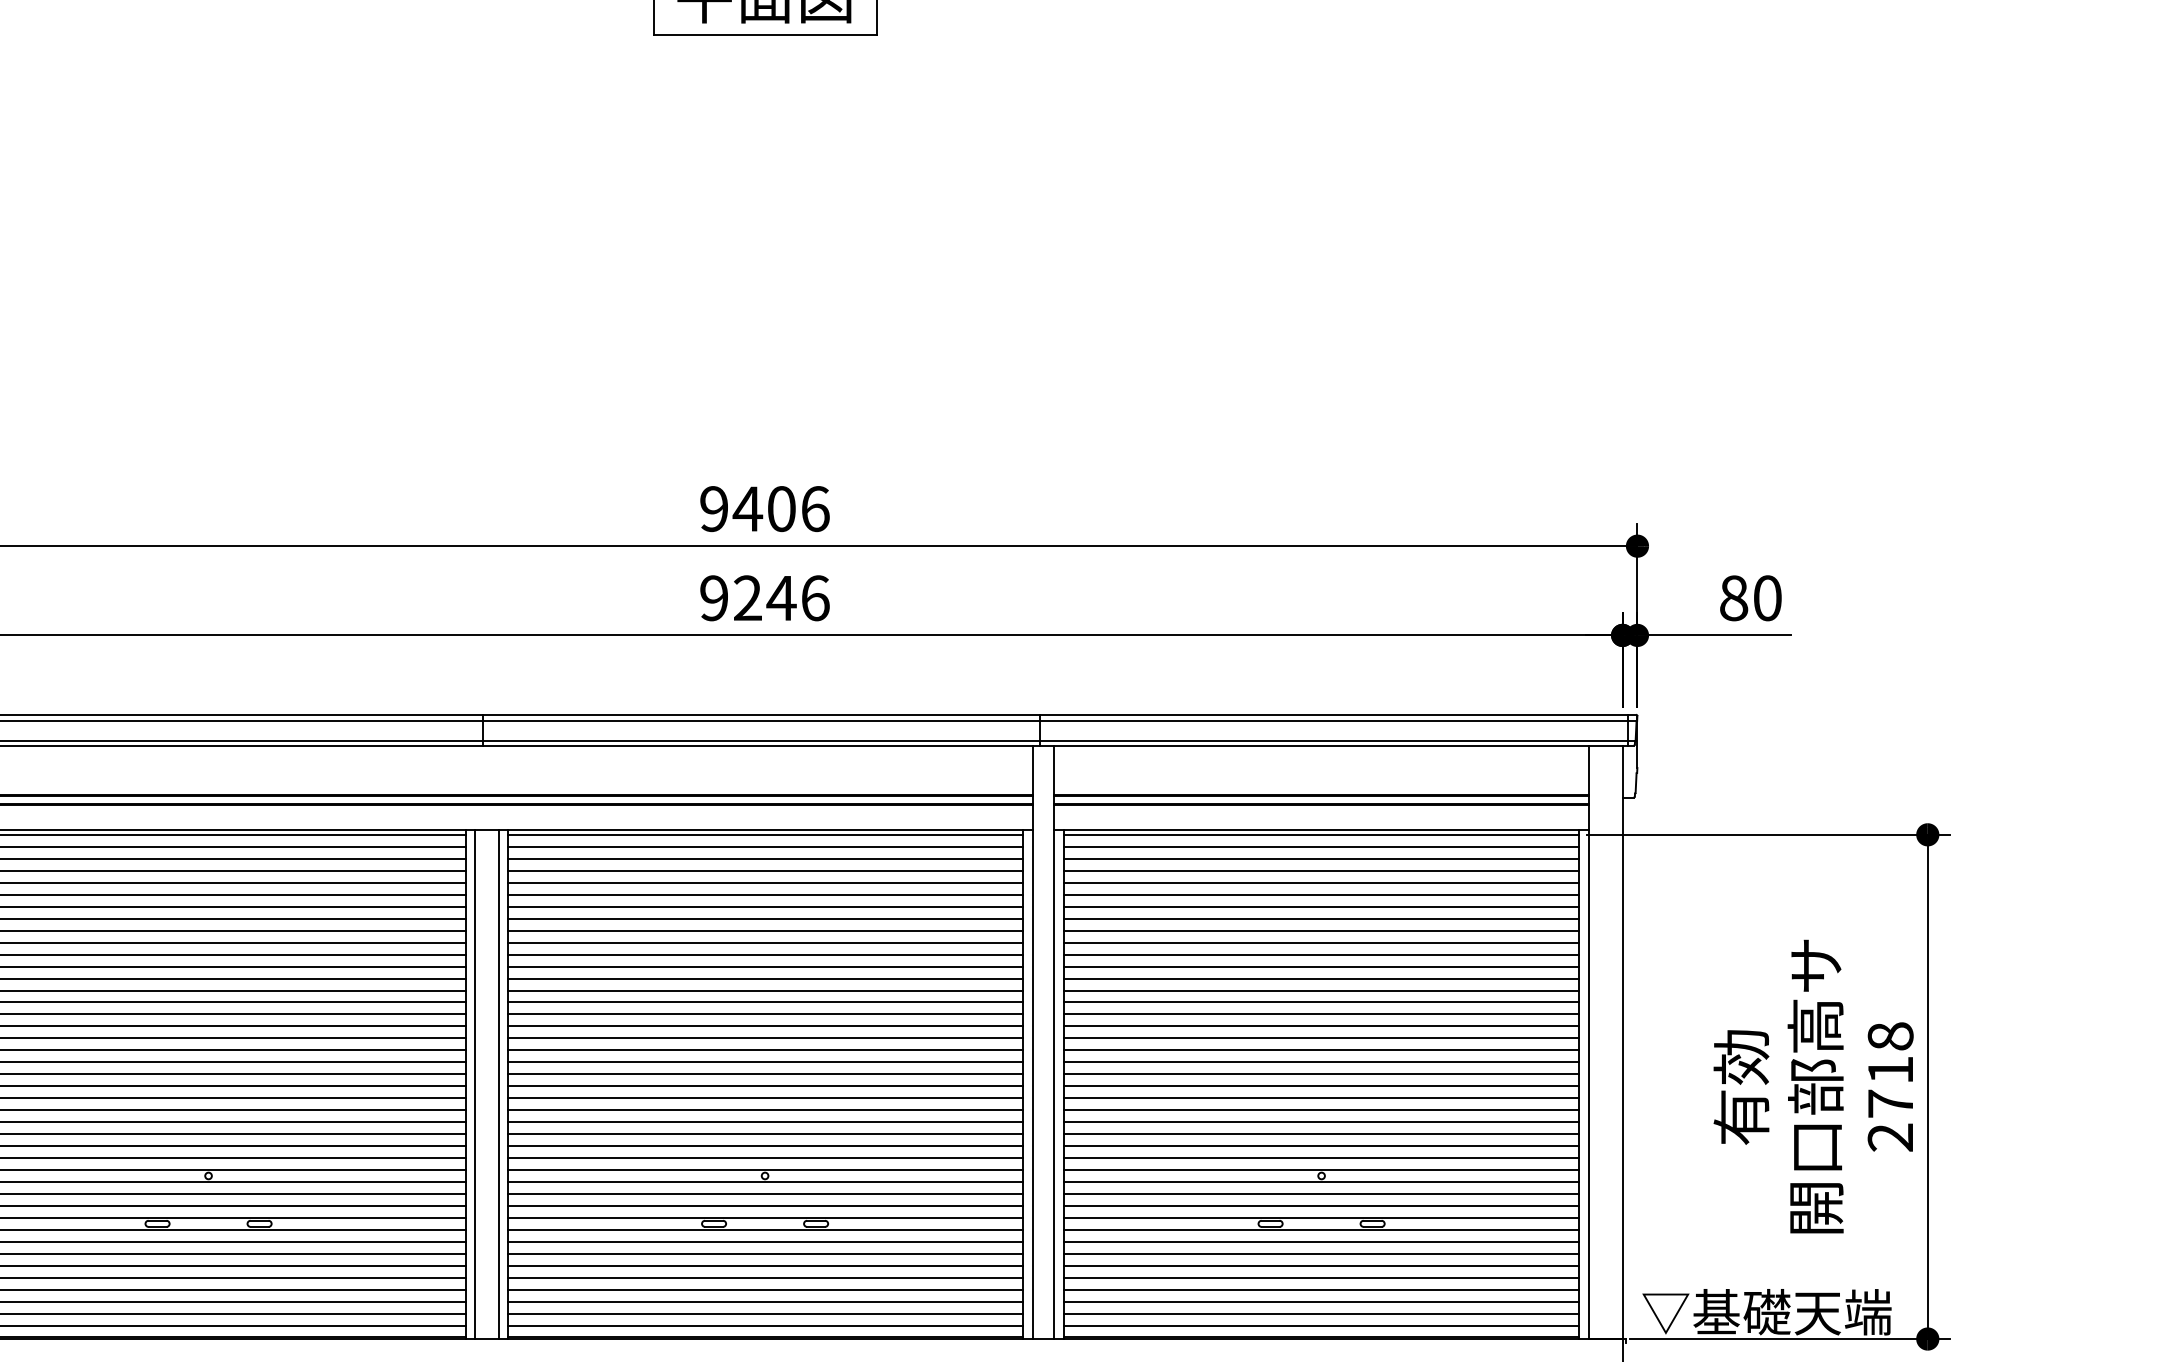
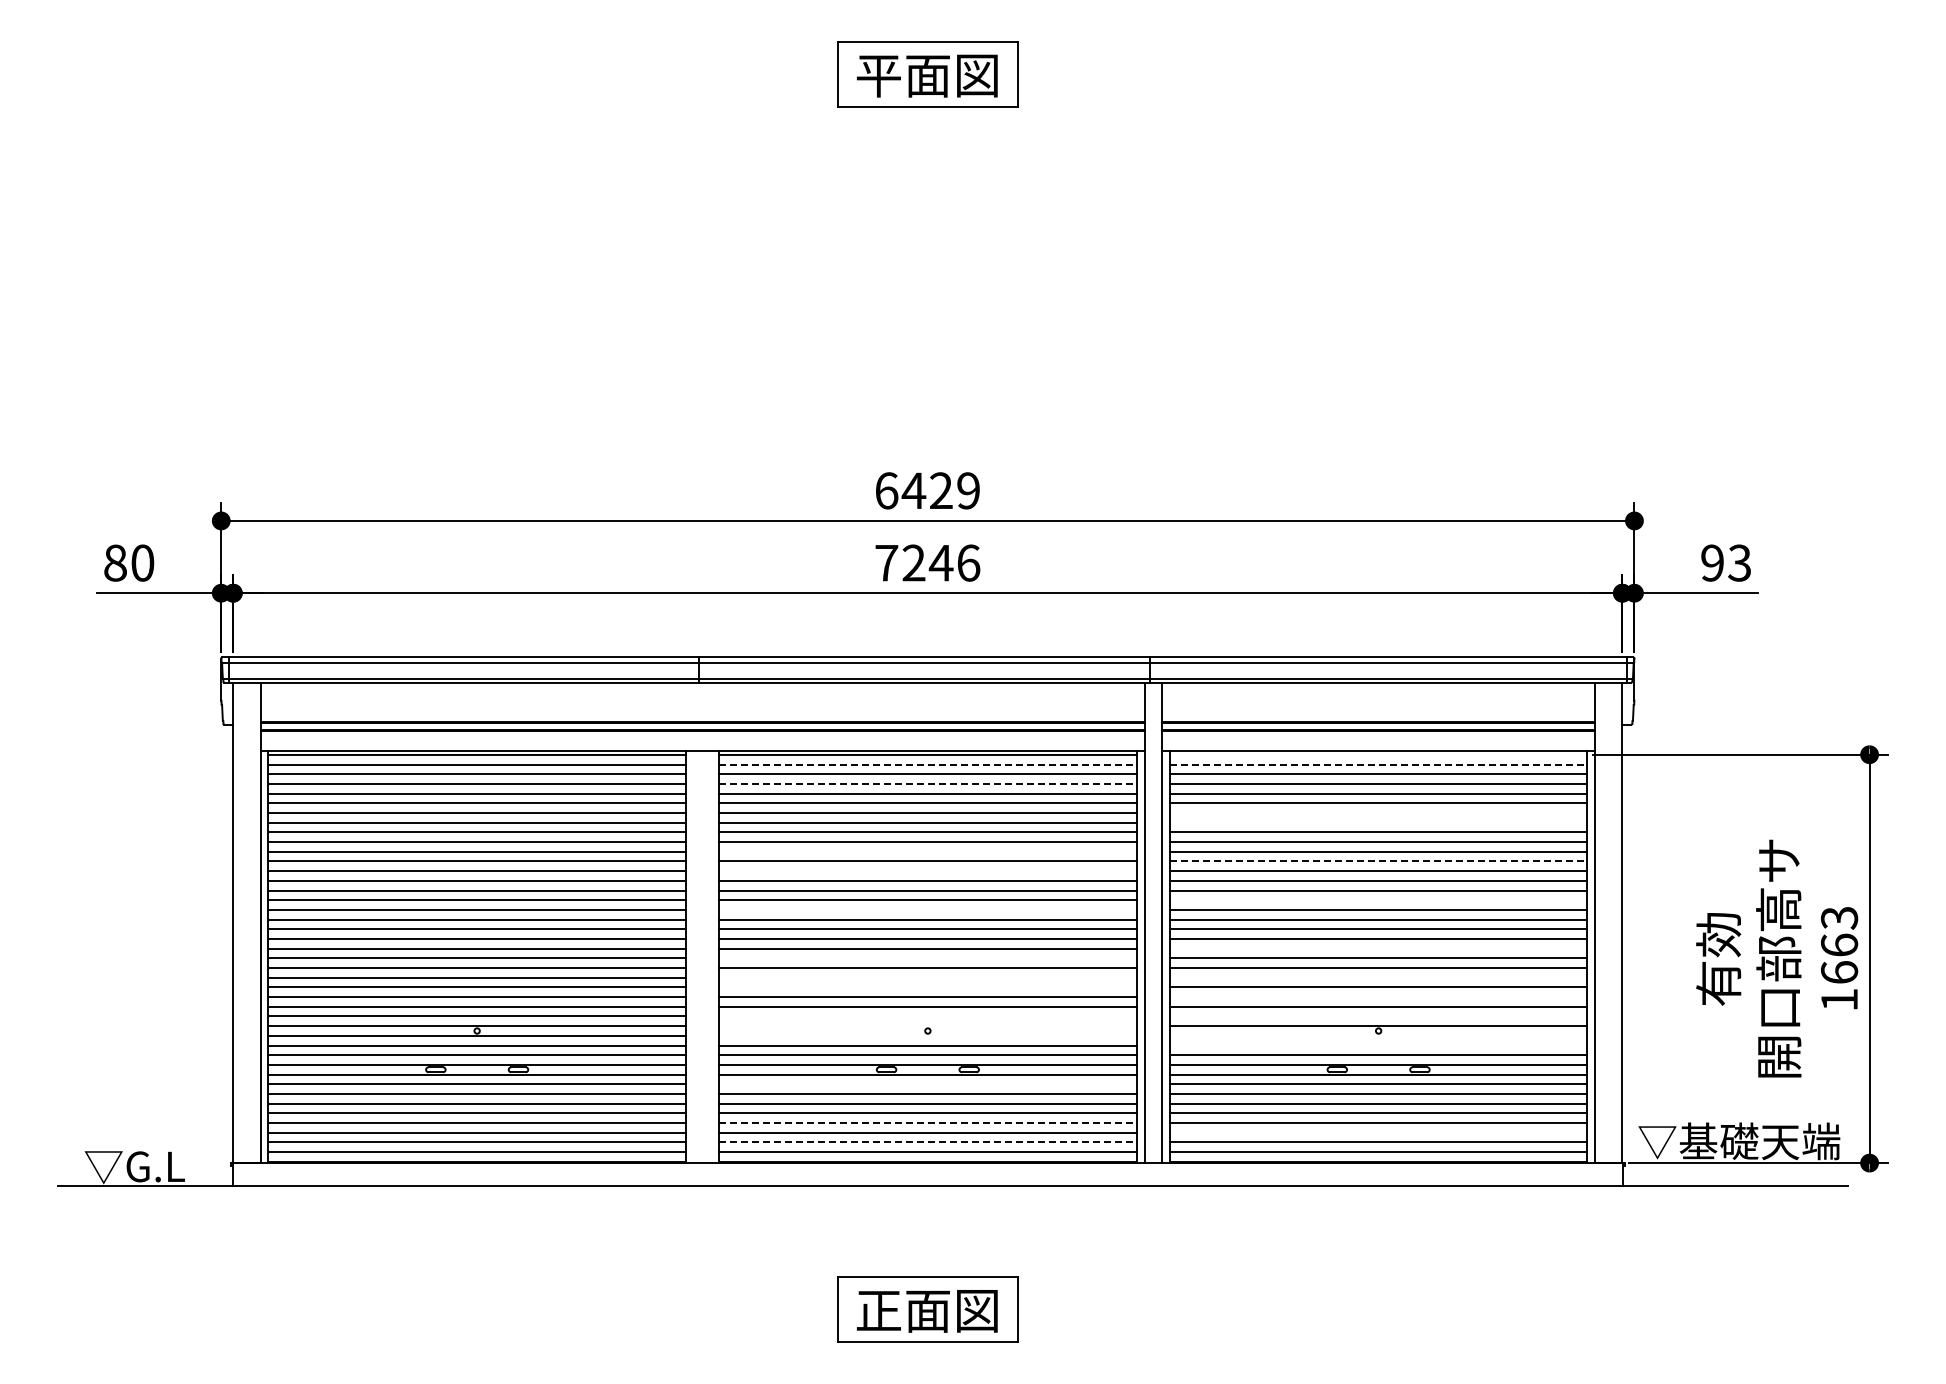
text: (764, 508) -> (927, 490), 9406 -> 6429
text: (713, 597) -> (886, 562), 9246 -> 7246
text: (1751, 597) -> (1726, 562), 80 -> 93
line: (1321, 834) -> (1378, 754), removed
line: (765, 846) -> (928, 764), solid -> dashed
line: (1321, 846) -> (1378, 764), solid -> dashed
line: (765, 870) -> (928, 783), solid -> dashed
line: (1321, 906) -> (1378, 812), removed
line: (1321, 918) -> (1378, 822), removed
line: (764, 954) -> (927, 851), removed
line: (1321, 966) -> (1378, 861), solid -> dashed
line: (764, 979) -> (927, 871), removed
line: (1321, 1014) -> (1378, 900), removed
line: (764, 1025) -> (927, 909), removed
line: (1321, 1074) -> (1378, 948), removed
line: (474, 1083) -> (692, 956), removed
line: (499, 1083) -> (712, 956), removed
line: (764, 1086) -> (927, 958), removed
text: (1890, 1086) -> (1839, 958), 2718 -> 1663
line: (764, 1109) -> (927, 977), removed
line: (1321, 1109) -> (1378, 977), removed
line: (764, 1122) -> (927, 987), removed
line: (1321, 1134) -> (1378, 997), removed
line: (764, 1158) -> (927, 1016), removed
line: (1321, 1158) -> (1378, 1016), removed
line: (764, 1170) -> (927, 1026), removed
line: (764, 1181) -> (927, 1035), removed
line: (1321, 1181) -> (1378, 1035), removed
line: (1321, 1193) -> (1378, 1045), removed
line: (764, 1242) -> (927, 1084), removed
line: (765, 1290) -> (928, 1123), solid -> dashed
line: (1321, 1301) -> (1378, 1132), removed
line: (765, 1313) -> (928, 1142), solid -> dashed

